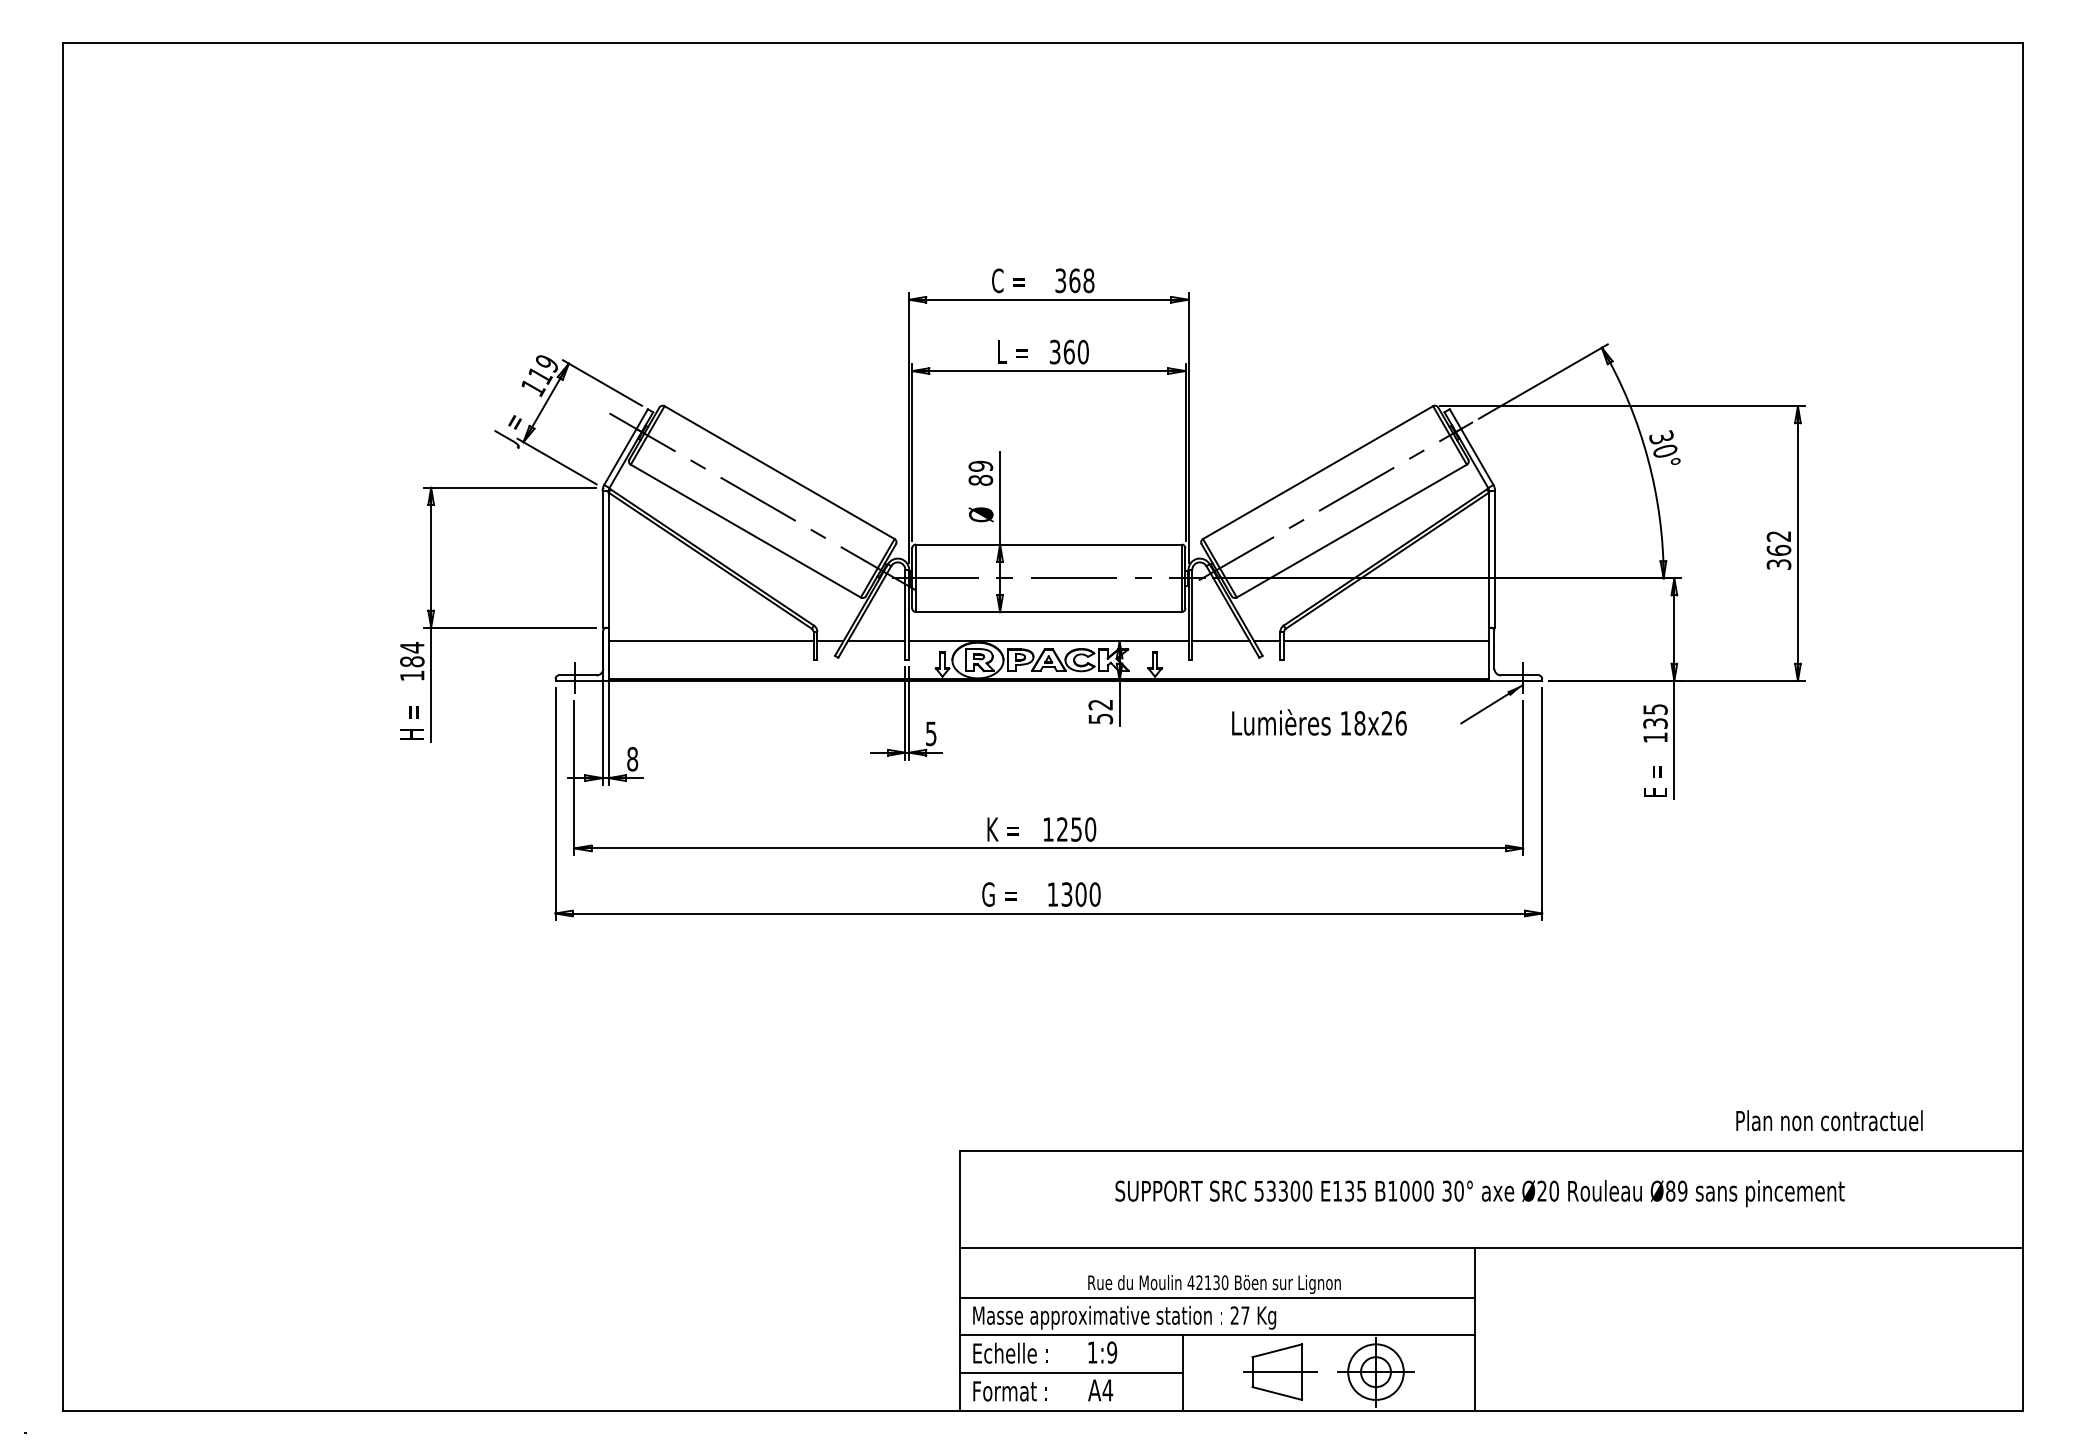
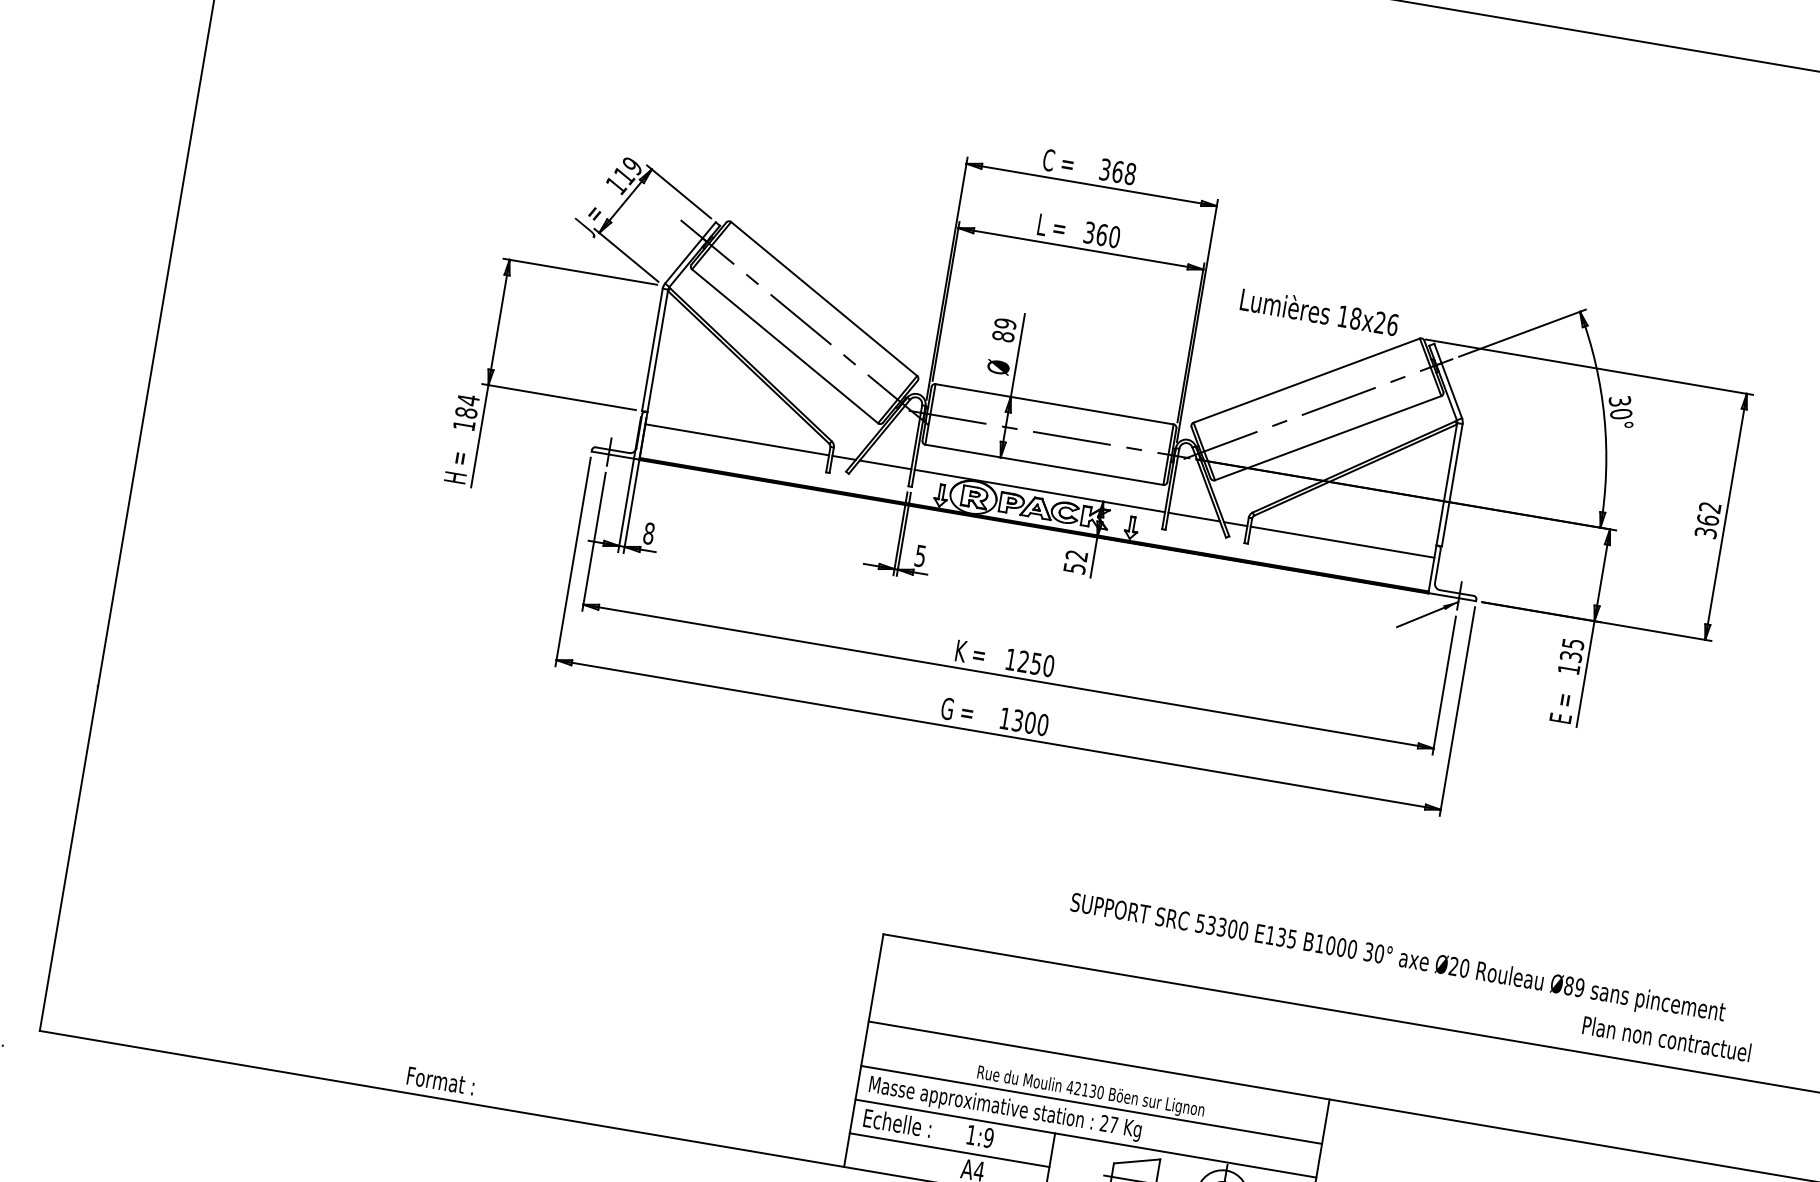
text: (1319, 722) -> (1319, 311), moved
text: (1479, 1193) -> (1397, 959), moved
text: (1009, 1391) -> (440, 1081), moved

